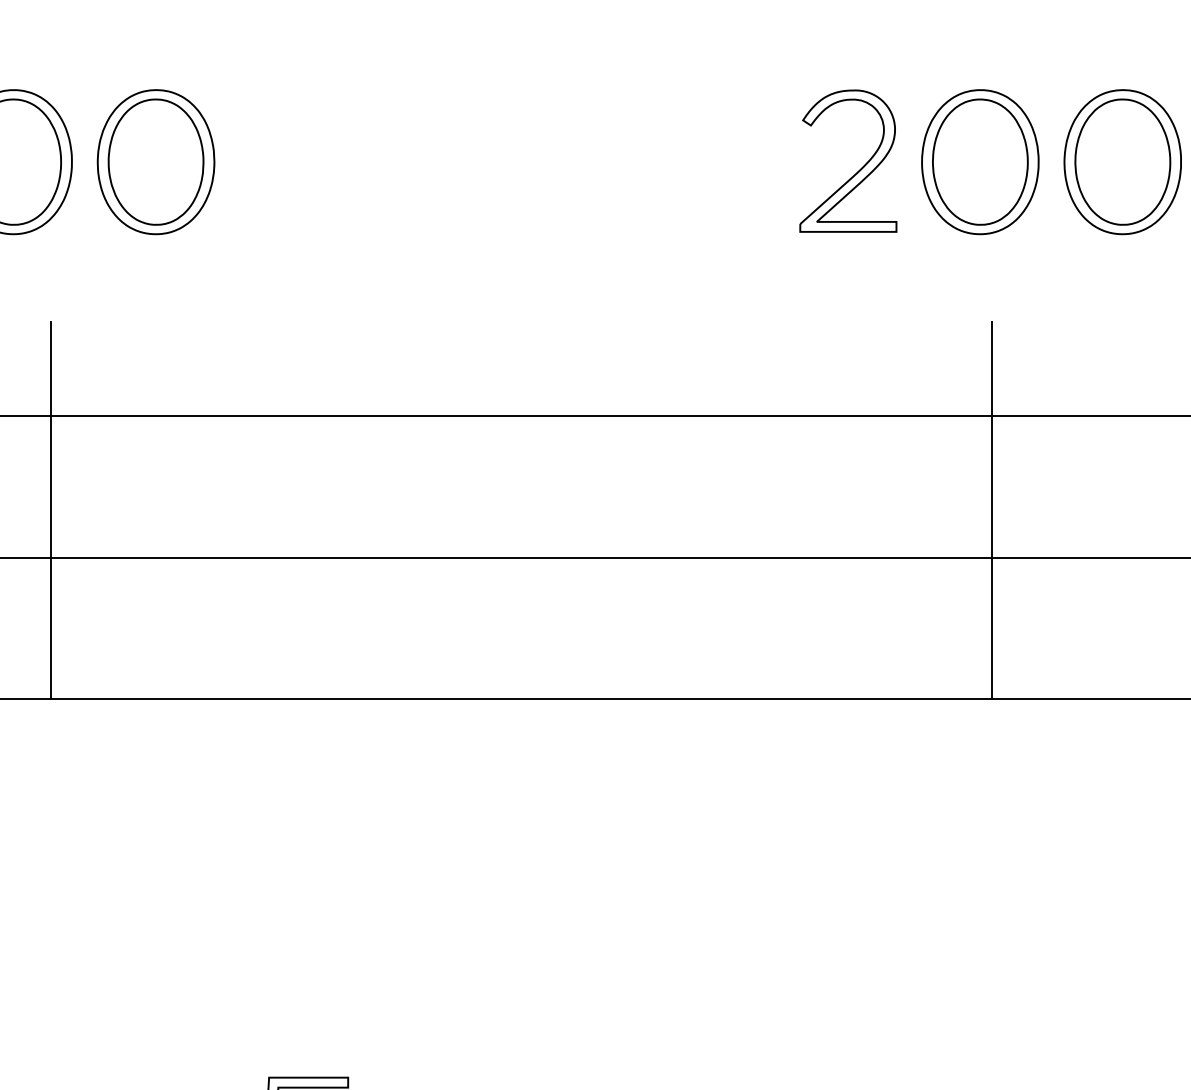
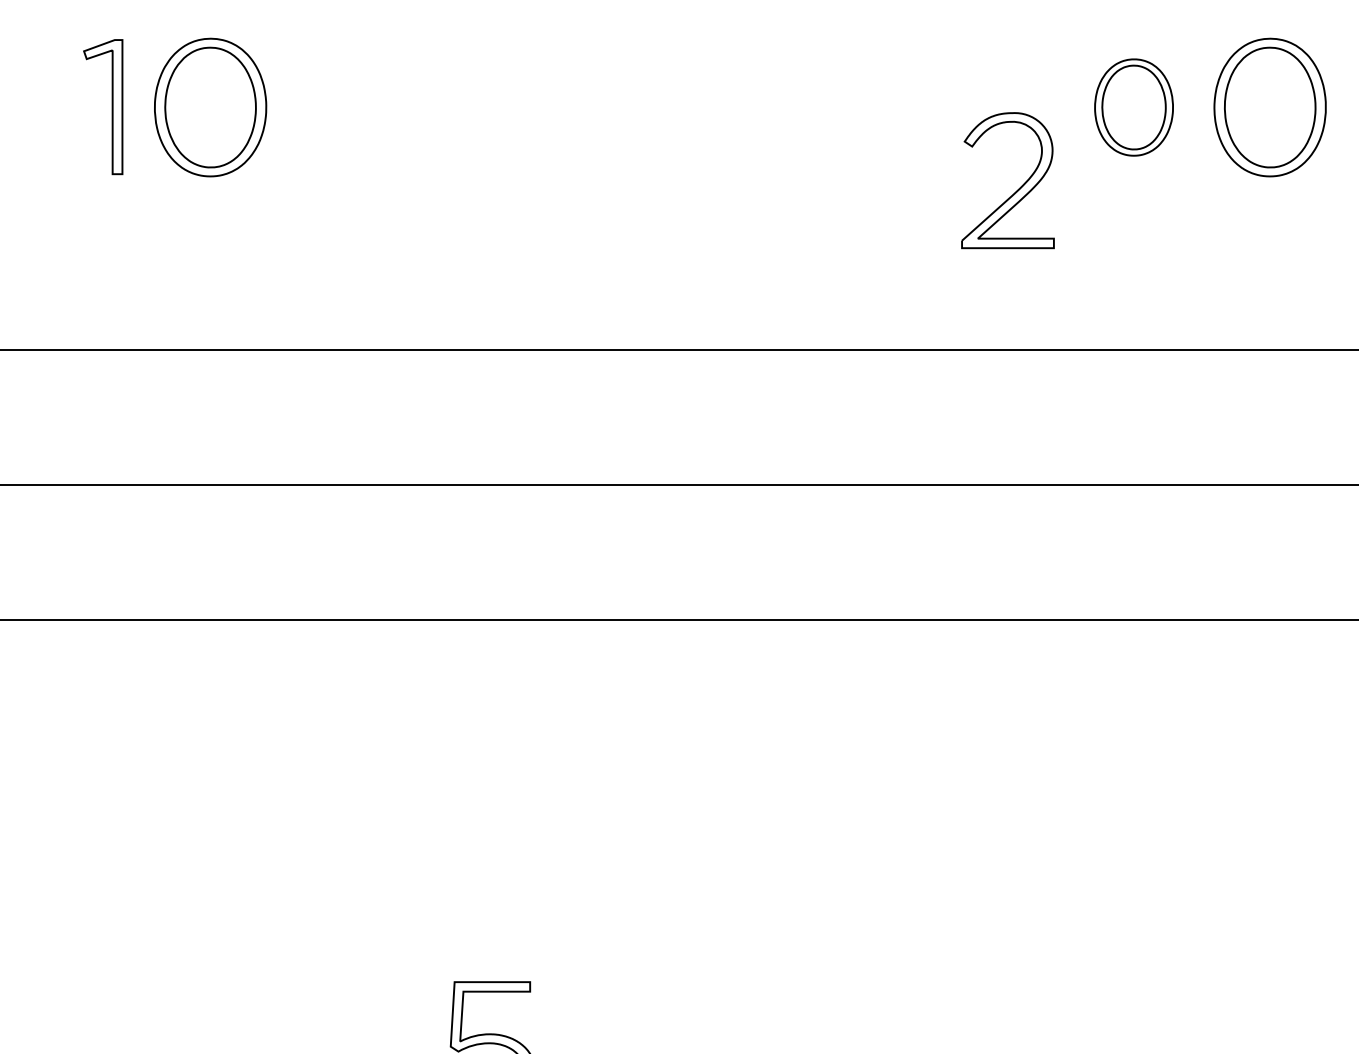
part: (155, 162) -> (346, 107), removed
part: (979, 162) -> (1133, 107), size x0.7
part: (858, 170) -> (1017, 189), moved
line: (51, 510) -> (246, 440), removed
line: (992, 510) -> (1145, 440), removed

